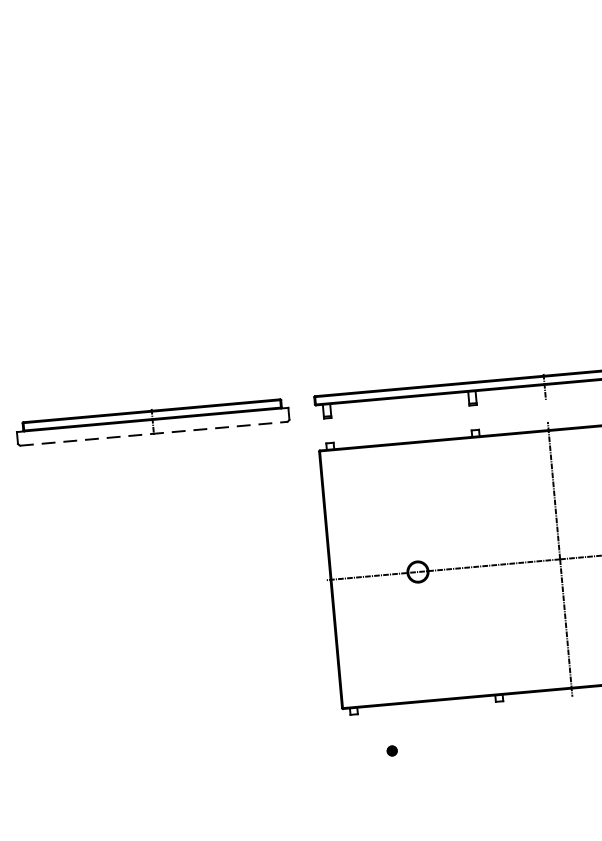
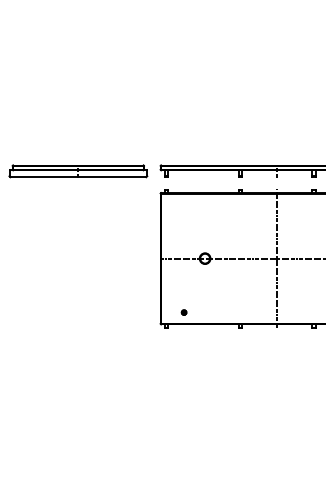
line: (154, 434) -> (78, 177), dashed -> solid
part: (391, 750) -> (183, 312), moved

